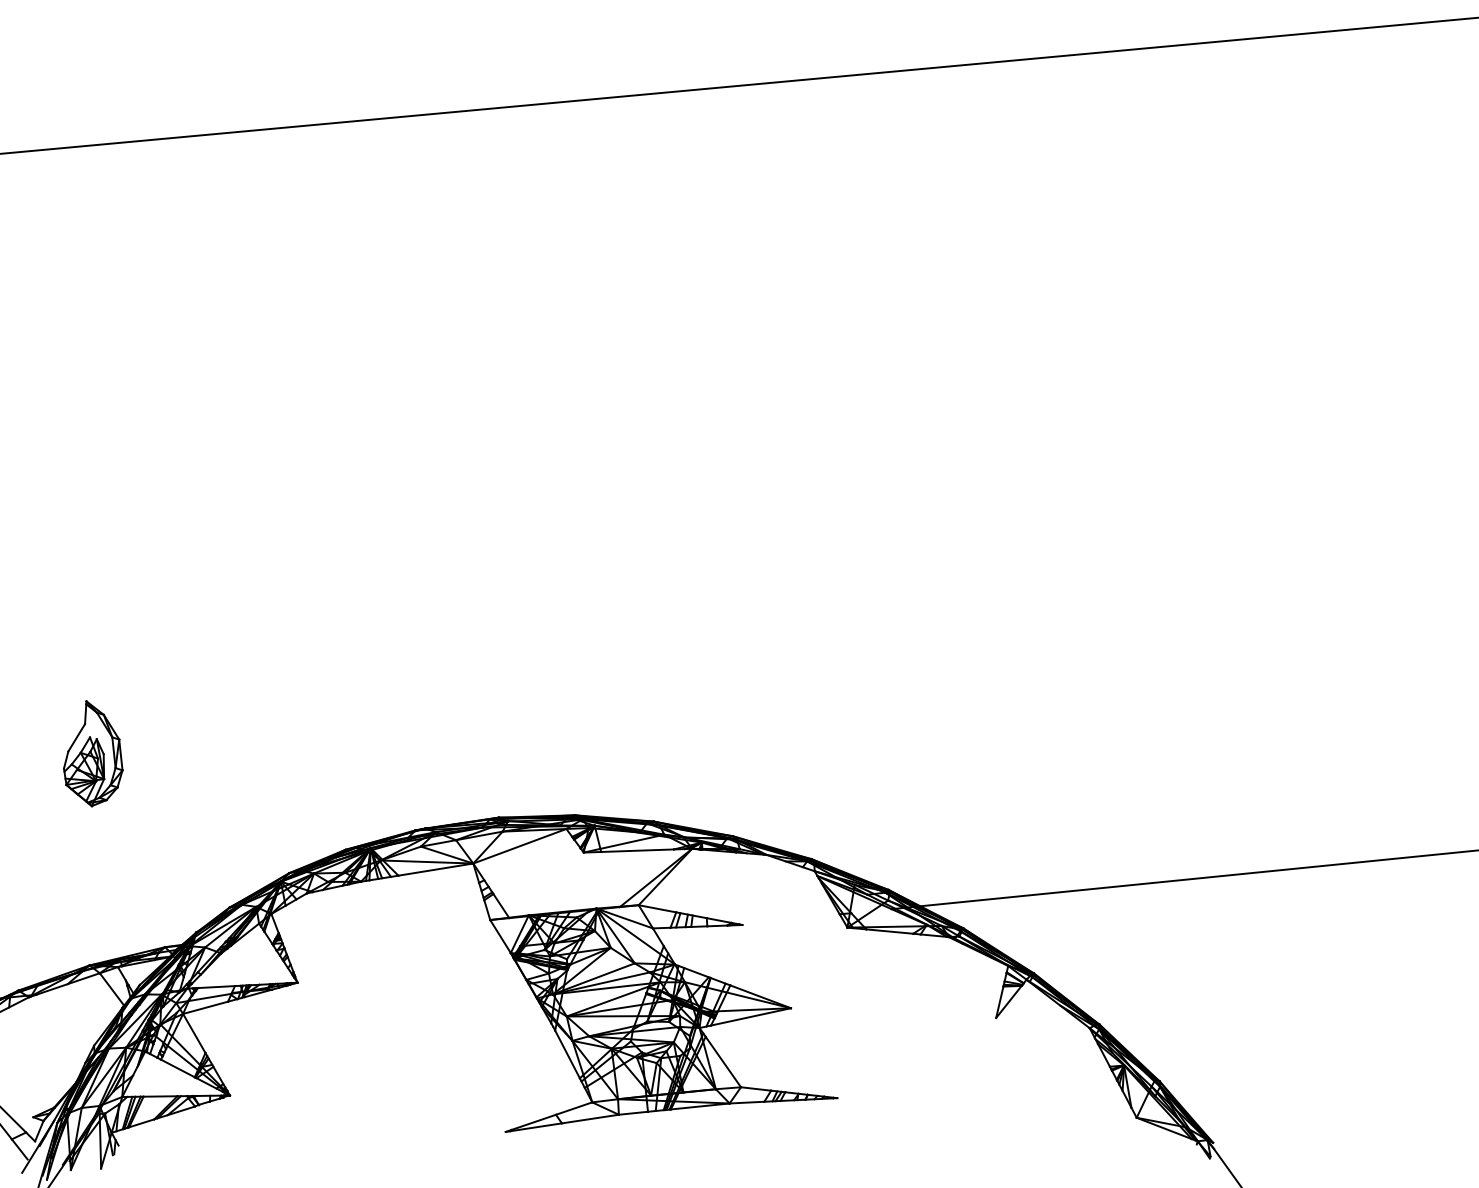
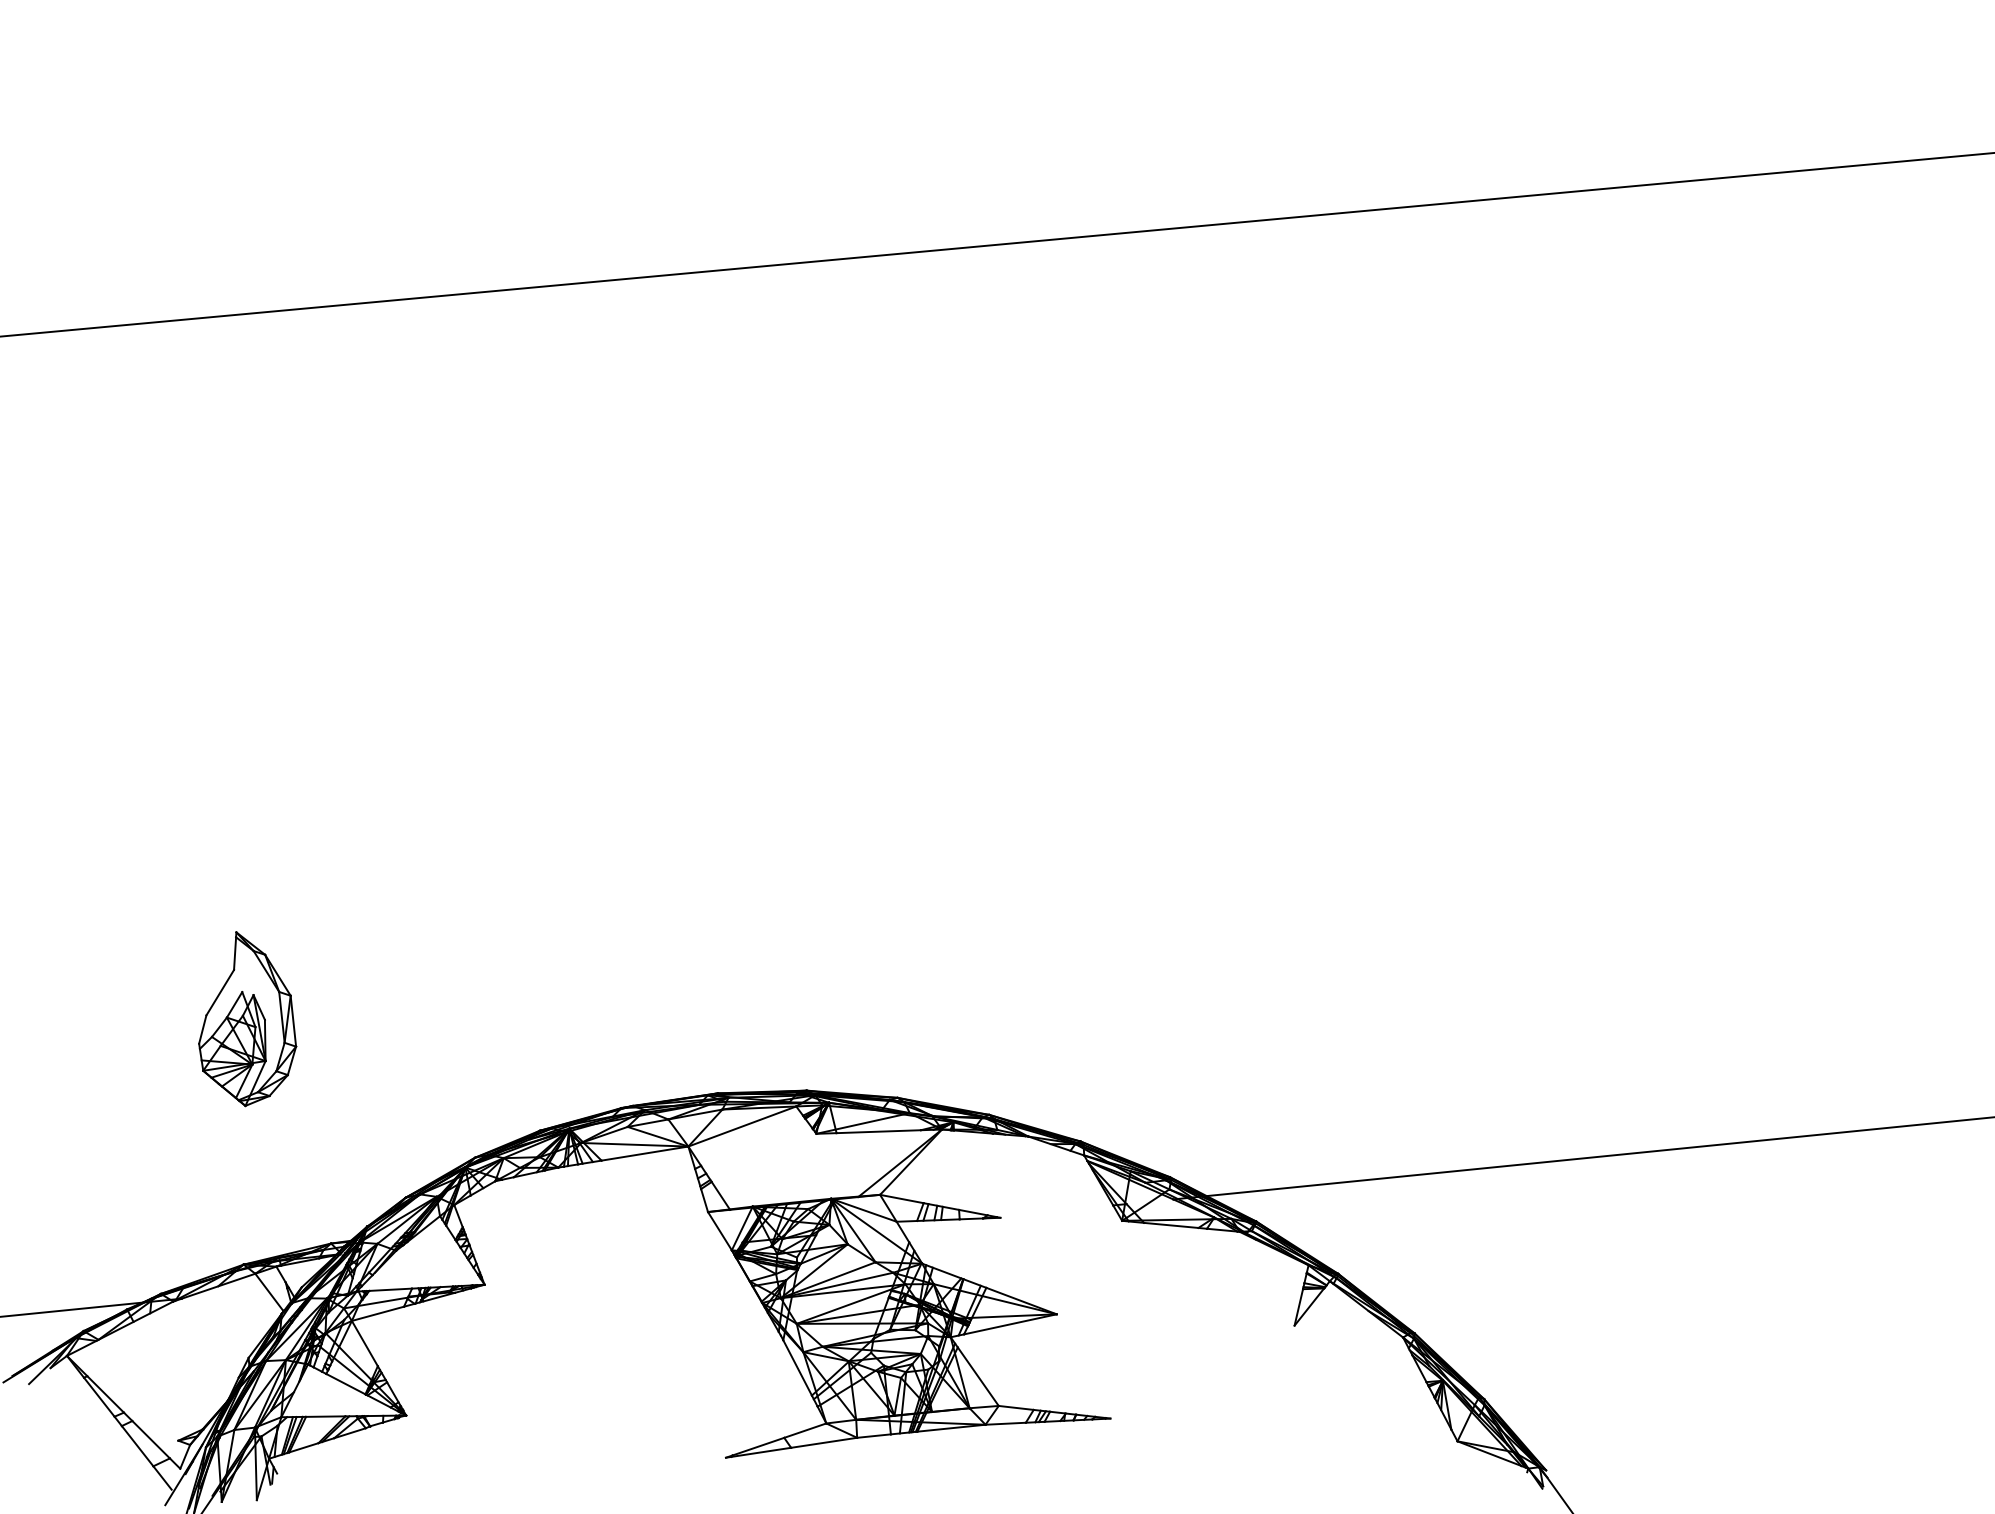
part: (93, 753) -> (247, 1019), size x1.43

